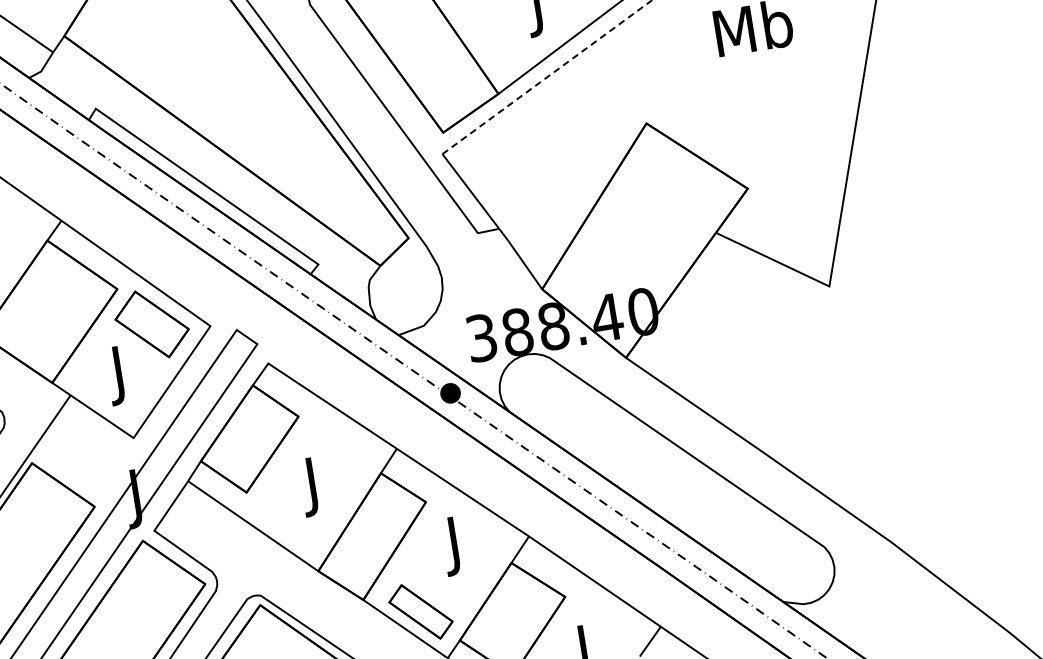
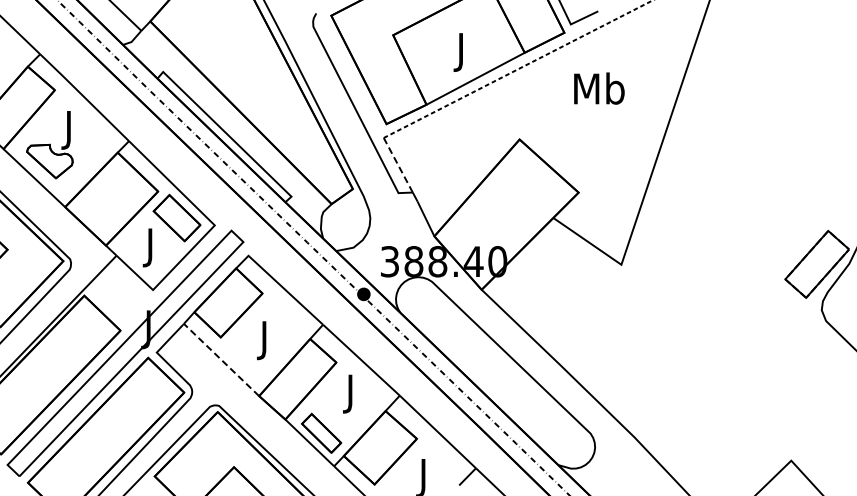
line: (471, 191) -> (398, 165), solid -> dashed
line: (253, 525) -> (221, 359), solid -> dashed

